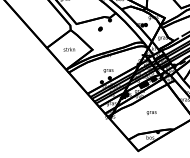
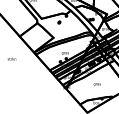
text: (69, 49) -> (12, 59), moved

